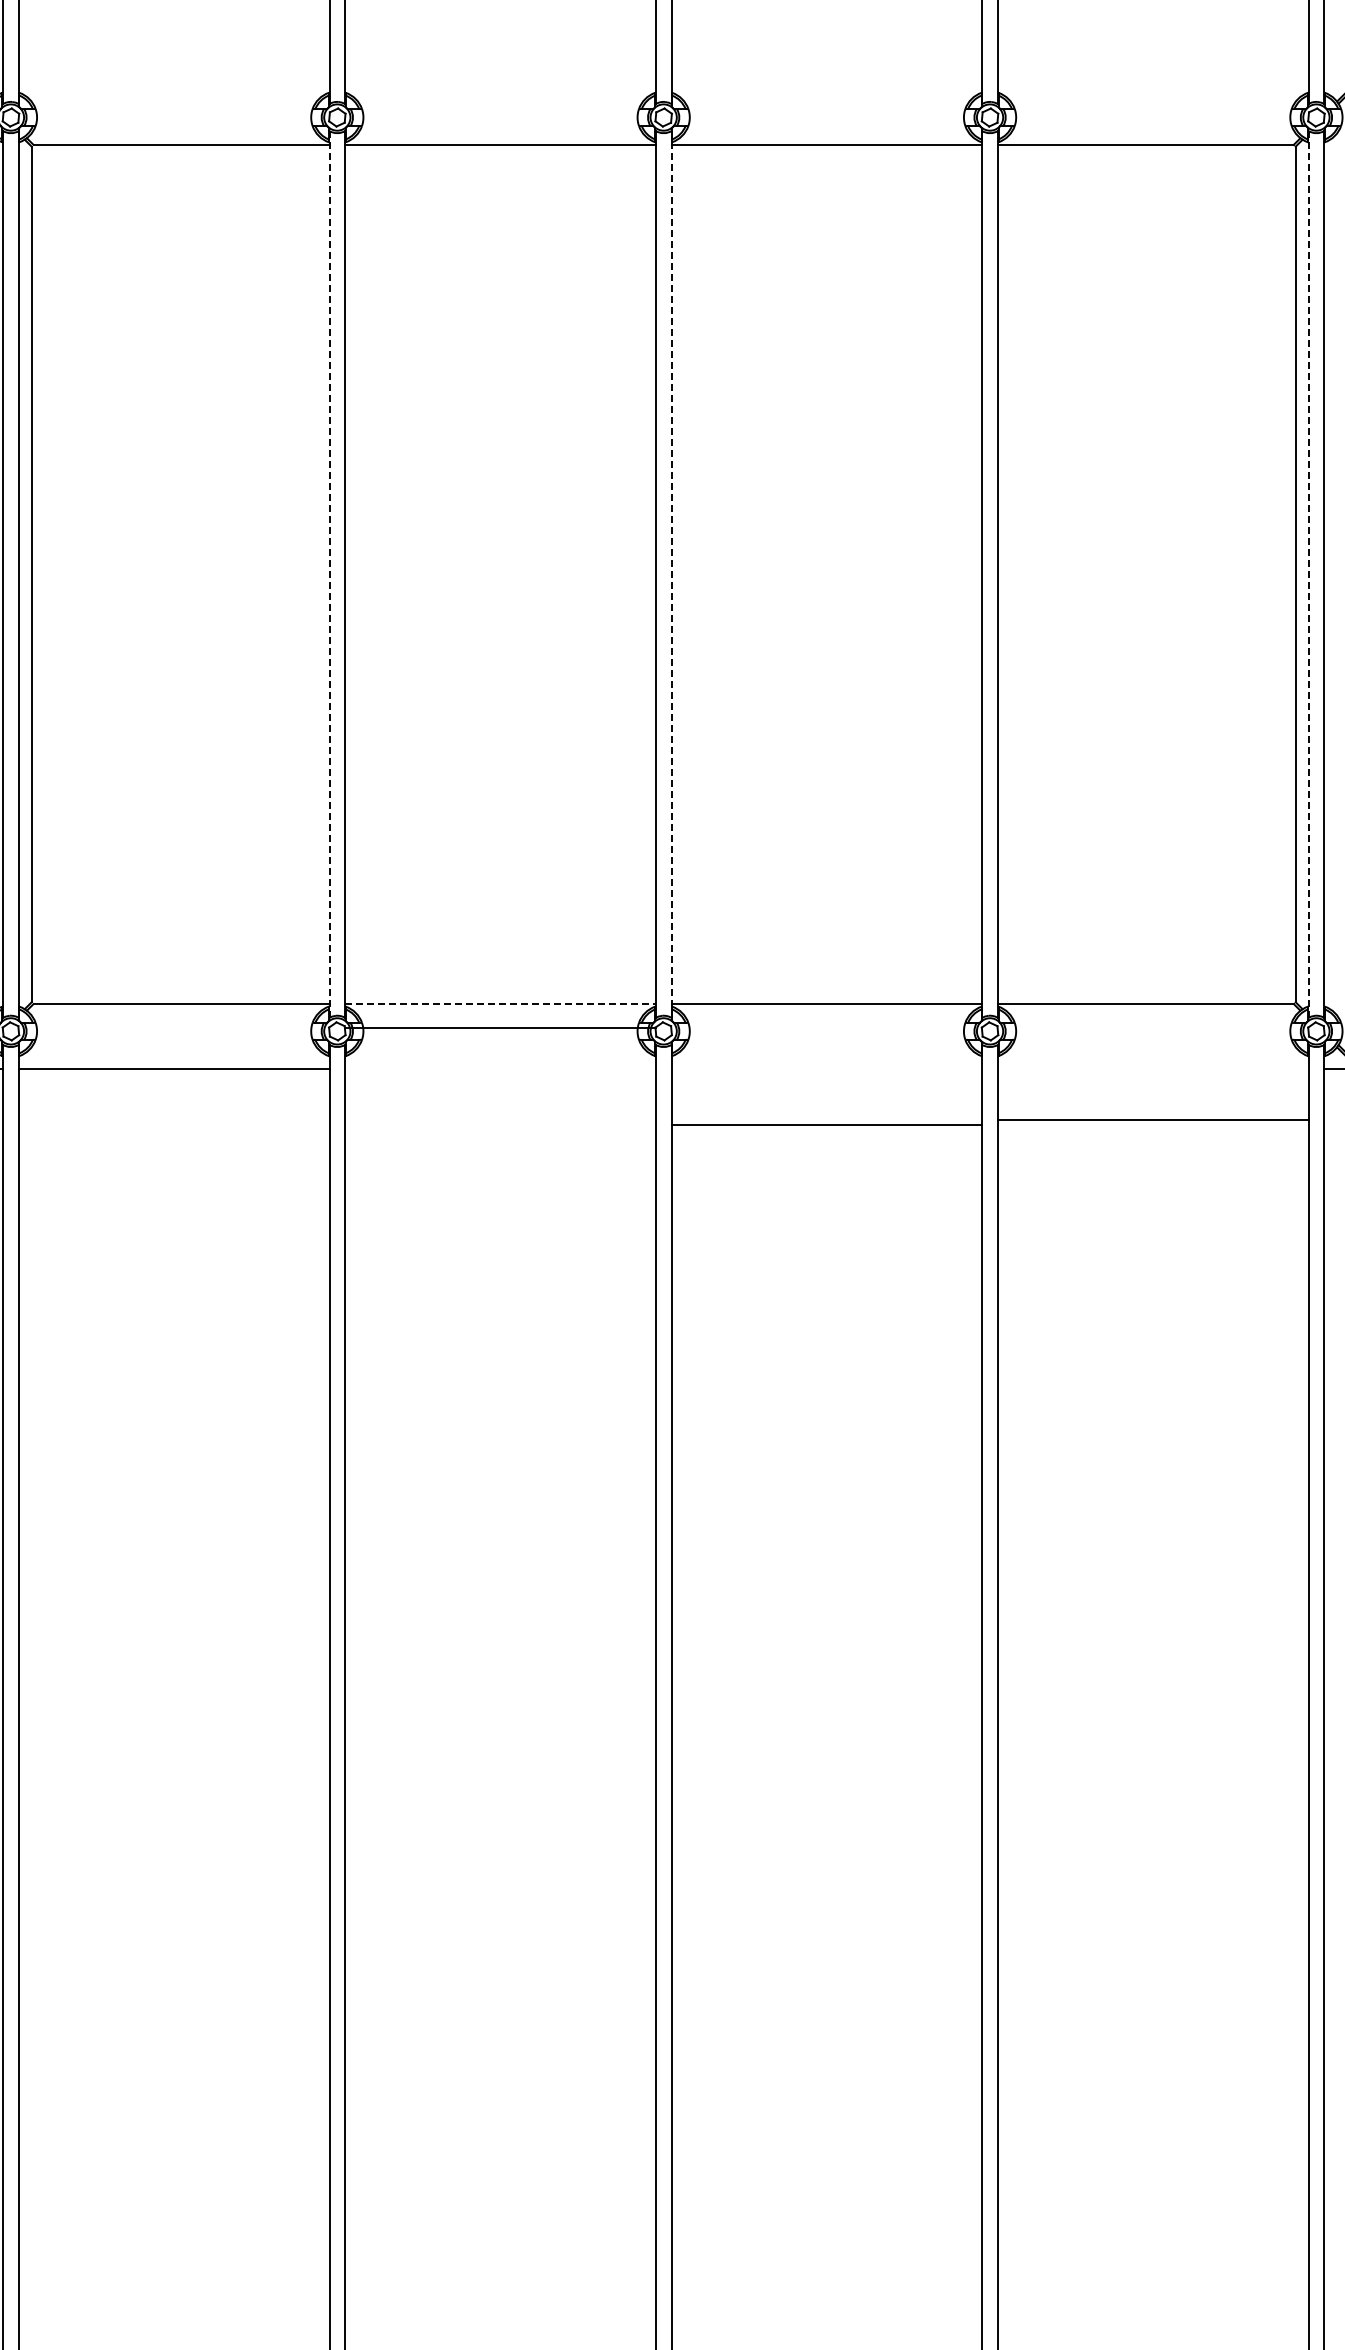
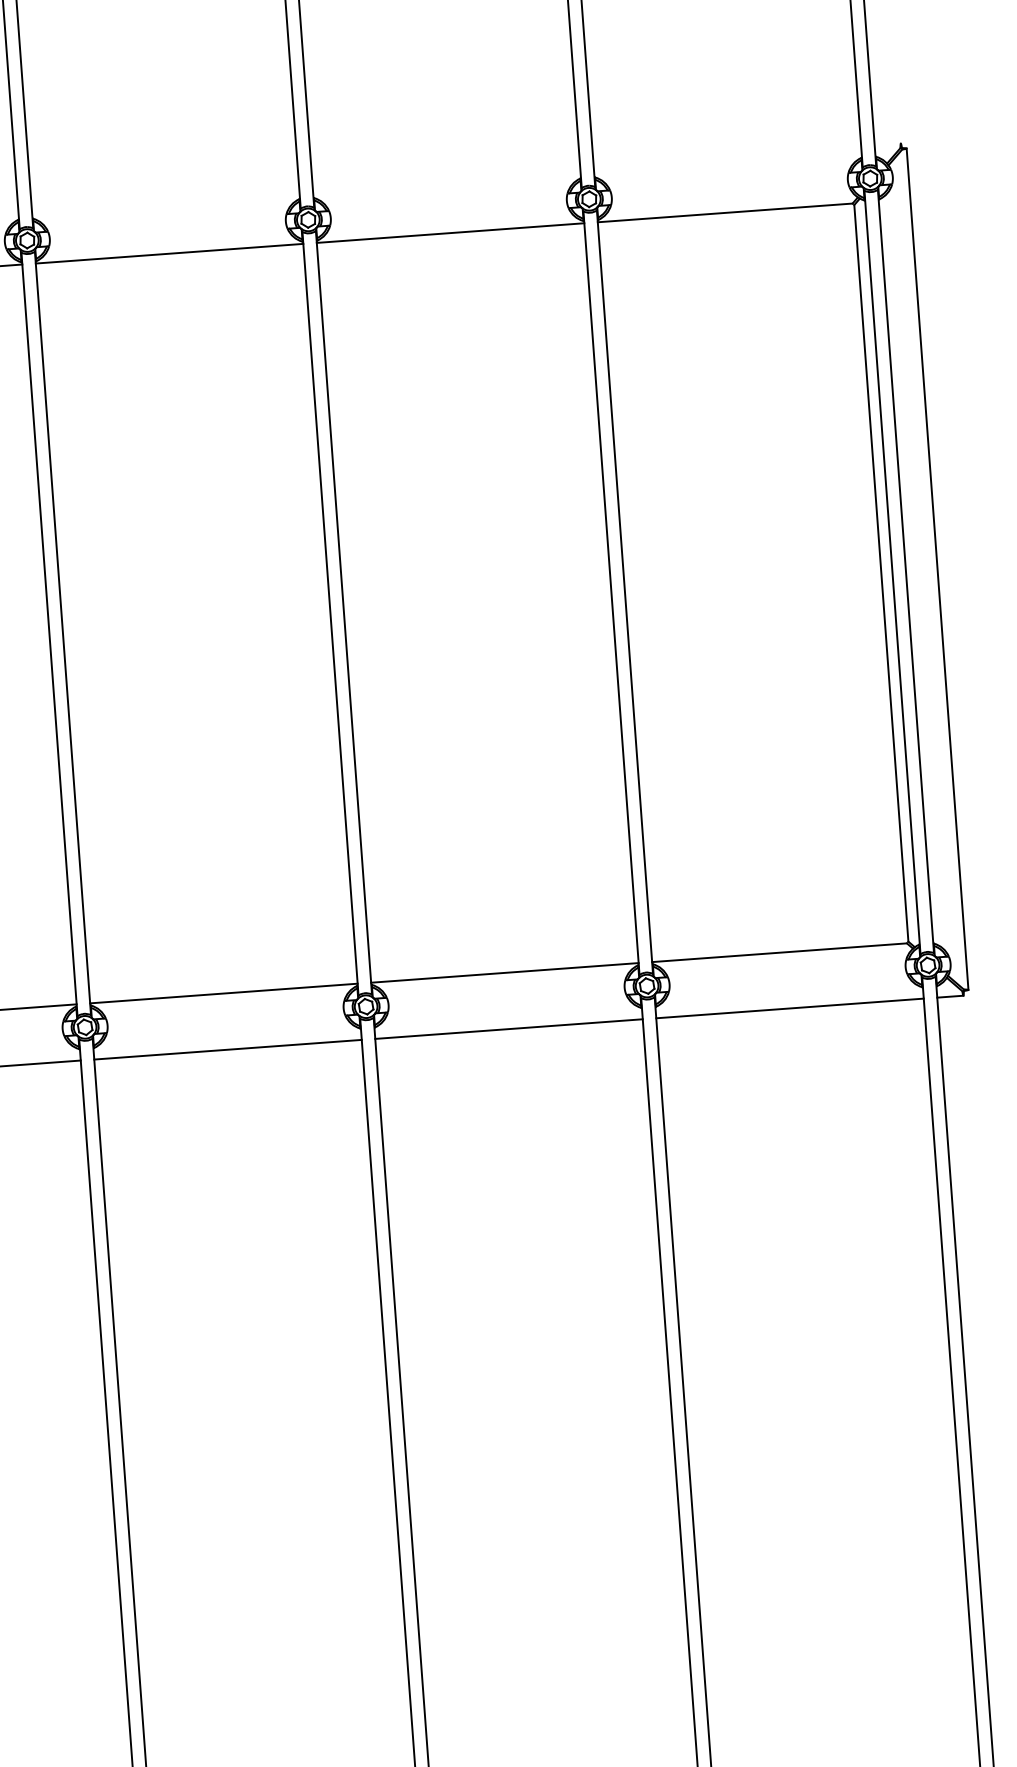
line: (671, 573) -> (343, 611), dashed -> solid
line: (329, 574) -> (49, 634), dashed -> solid
line: (1308, 574) -> (892, 572), dashed -> solid
line: (501, 1004) -> (224, 993), dashed -> solid
line: (500, 1028) -> (228, 1049), moved
line: (1152, 1120) -> (789, 1008), moved
line: (826, 1125) -> (508, 1029), moved

